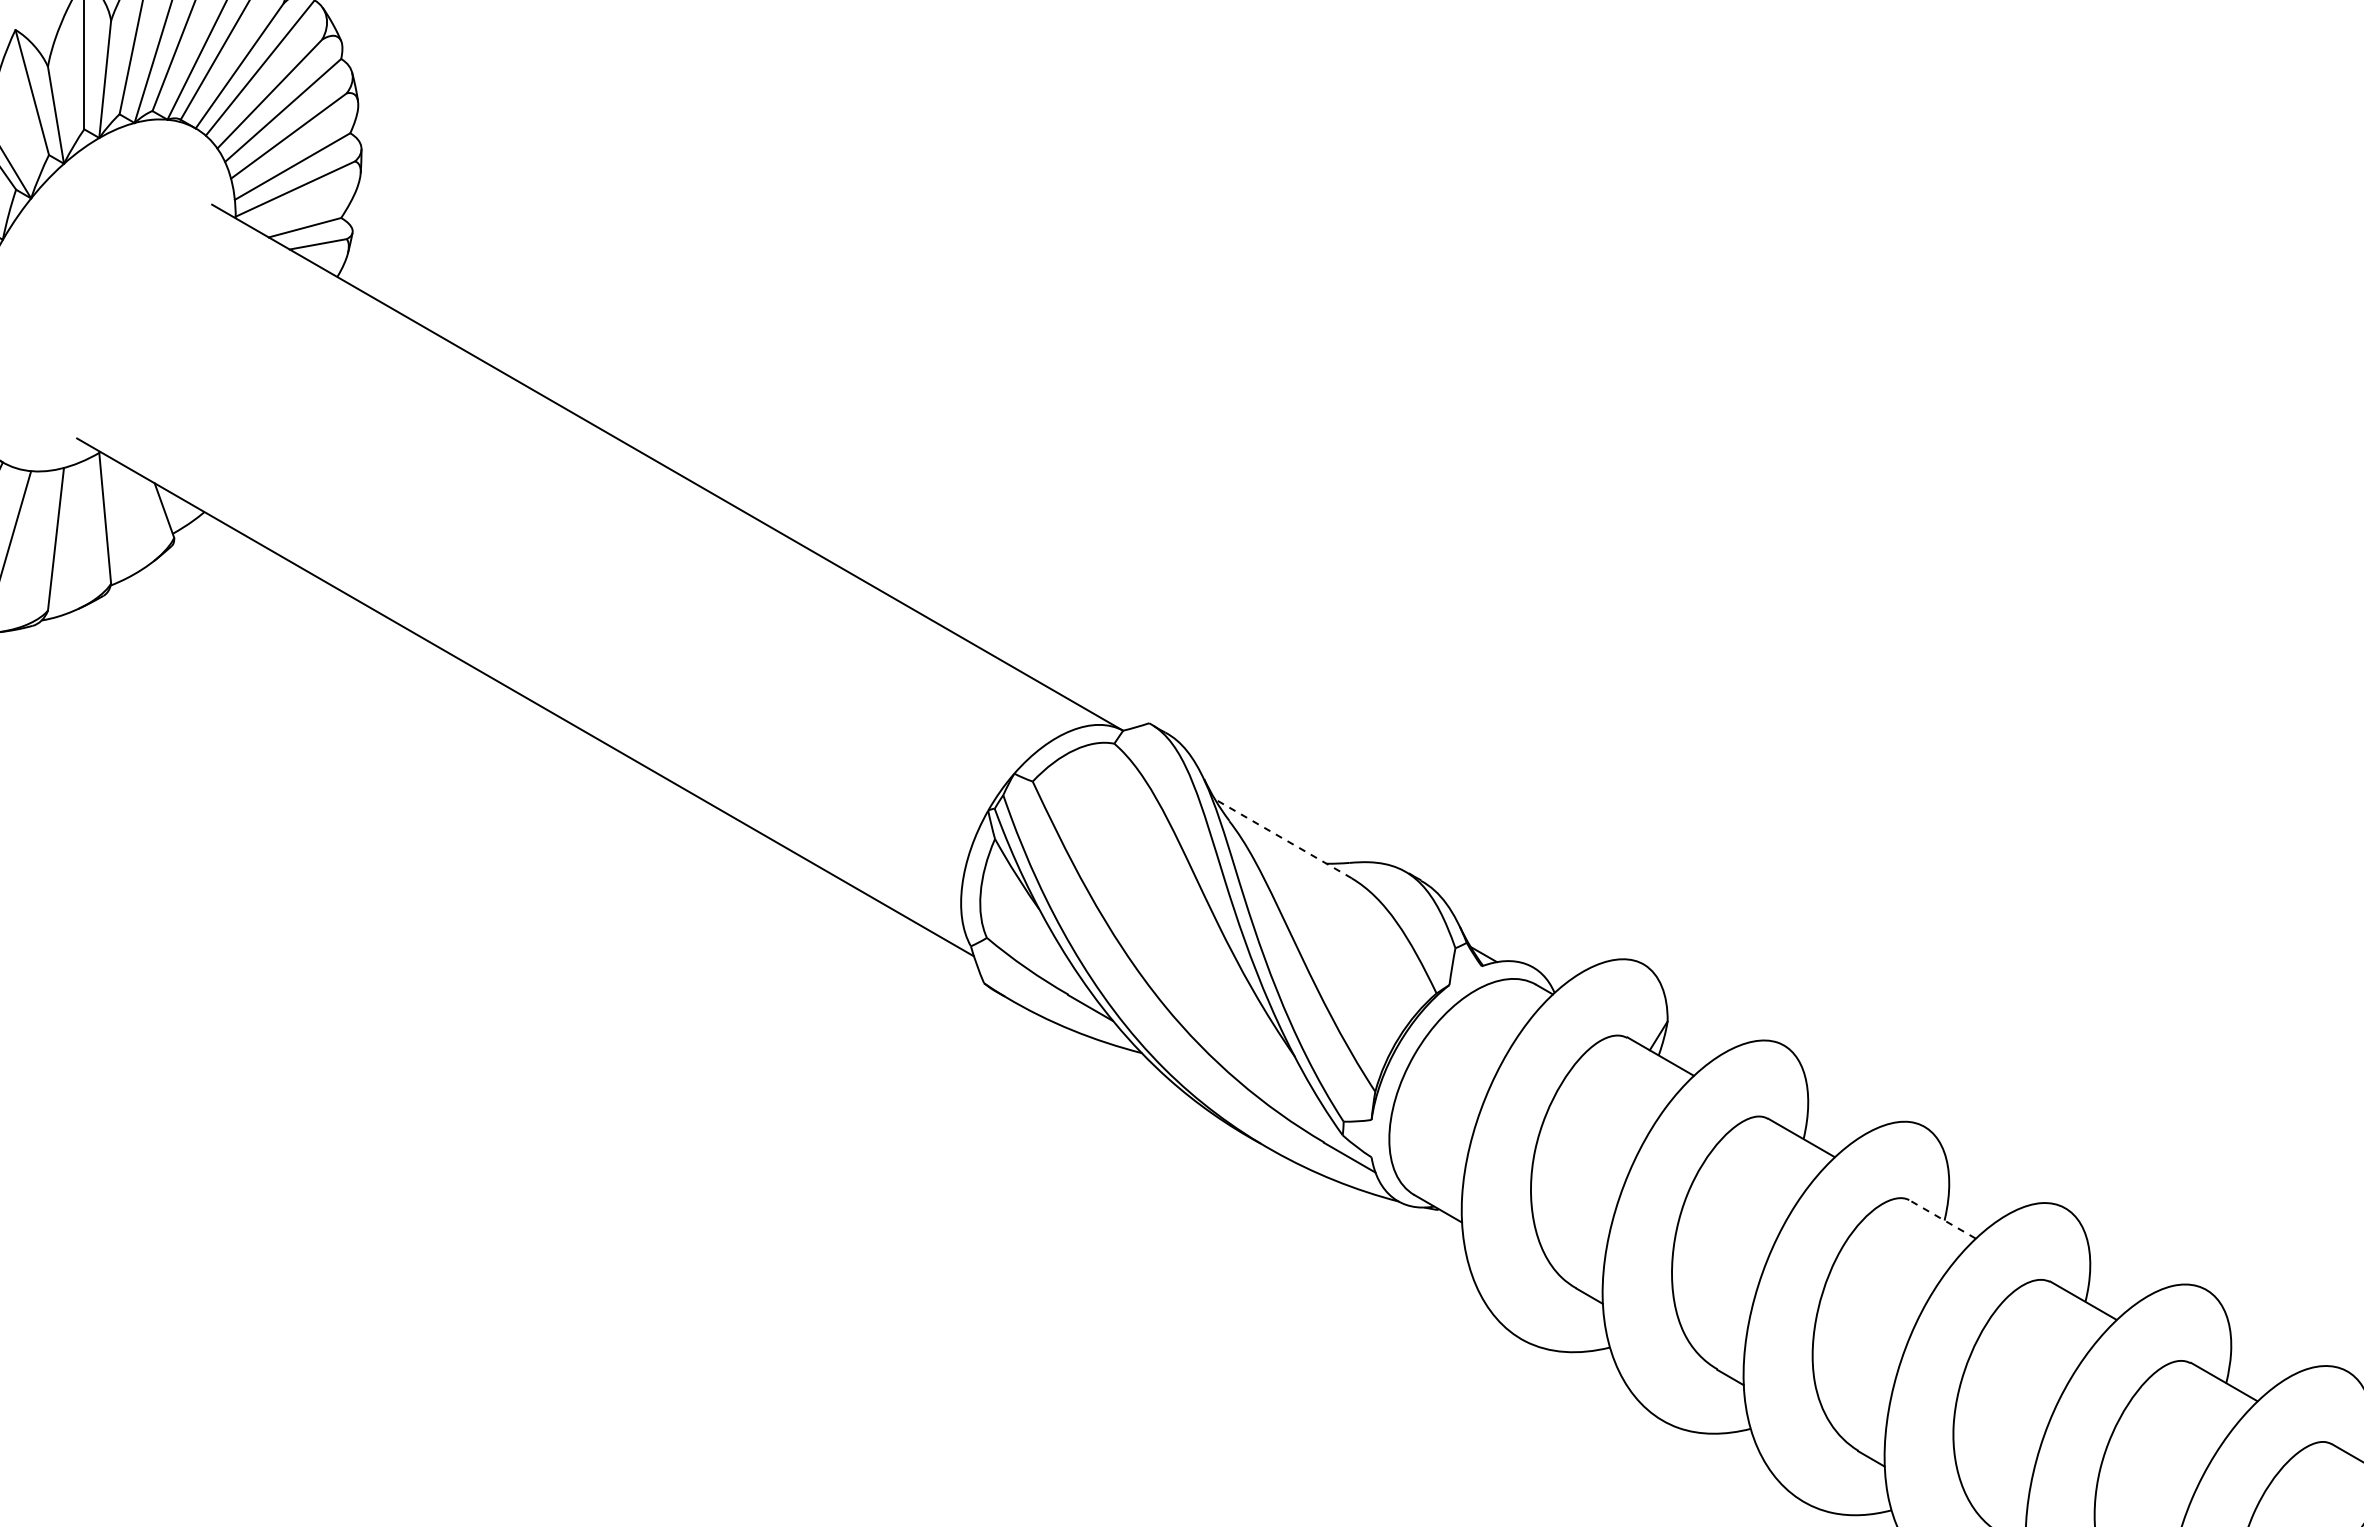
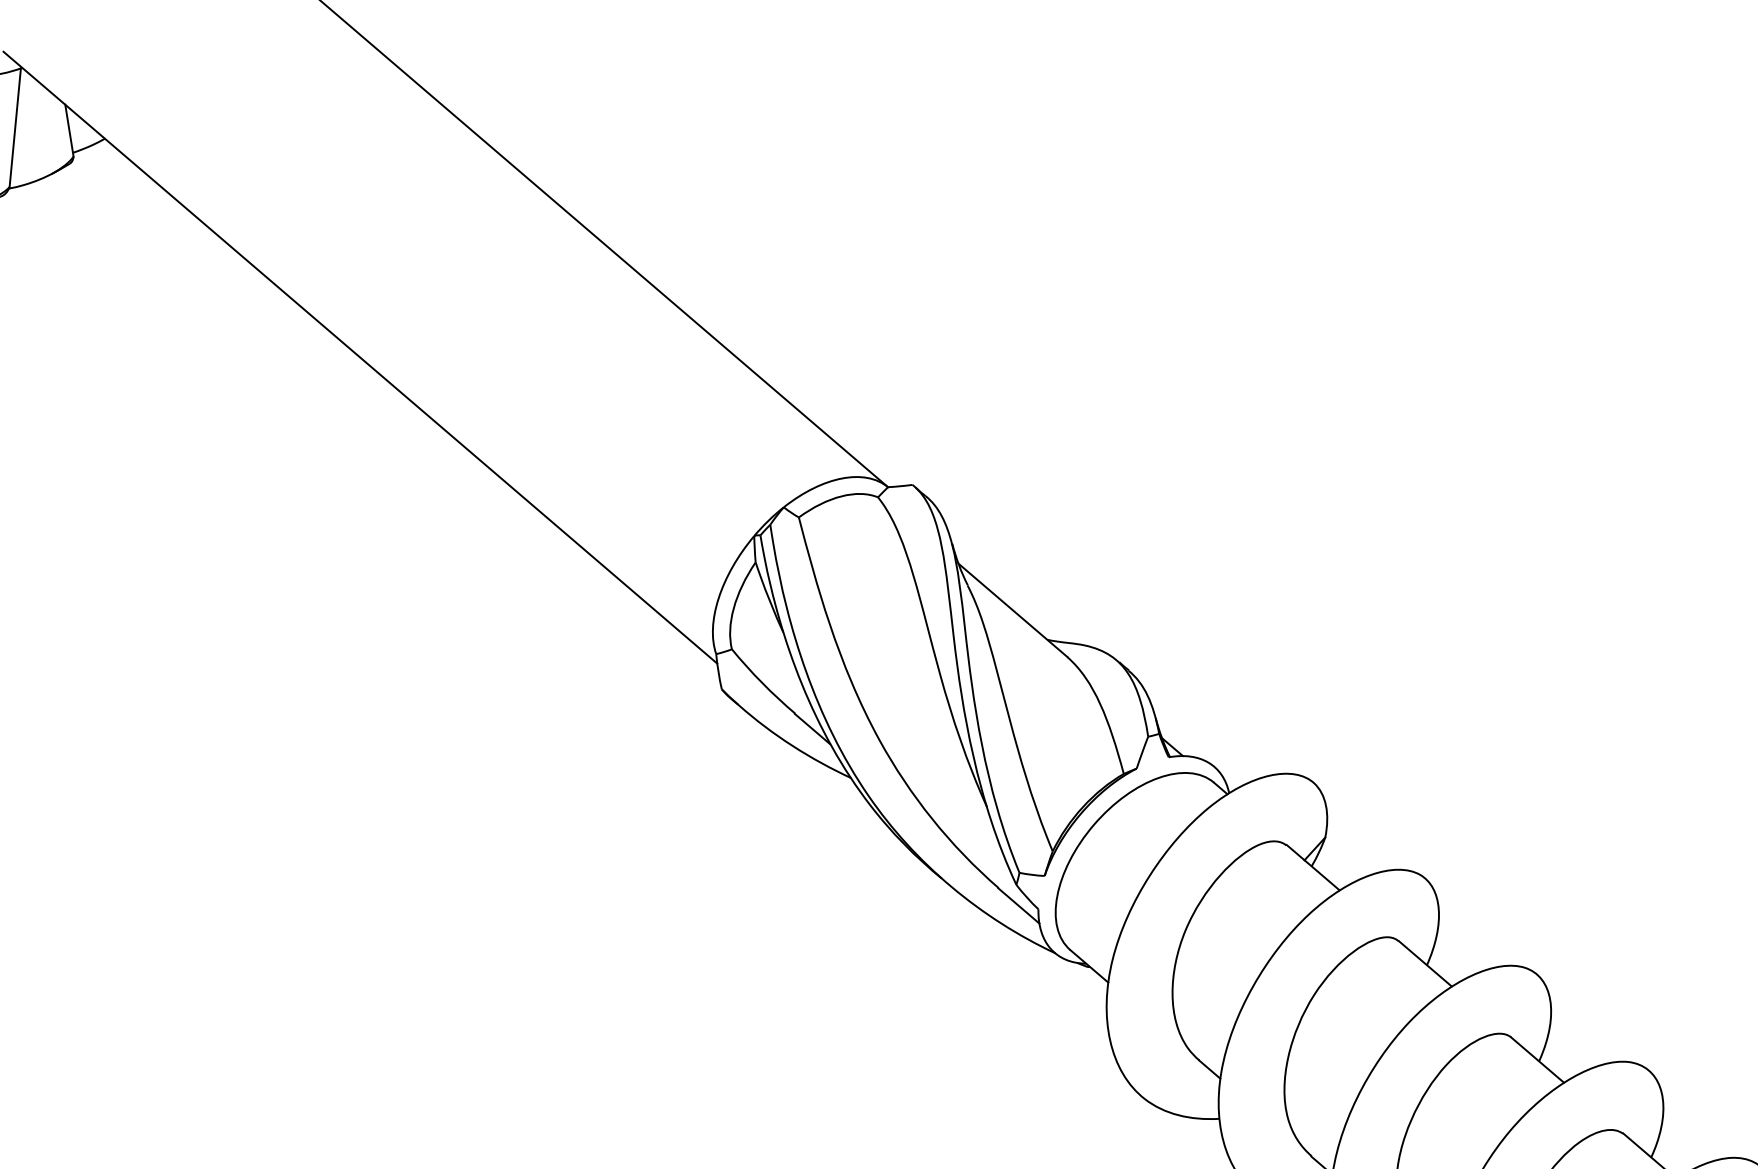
line: (1282, 838) -> (1012, 609), dashed -> solid
line: (1942, 1219) -> (1537, 1060), dashed -> solid

